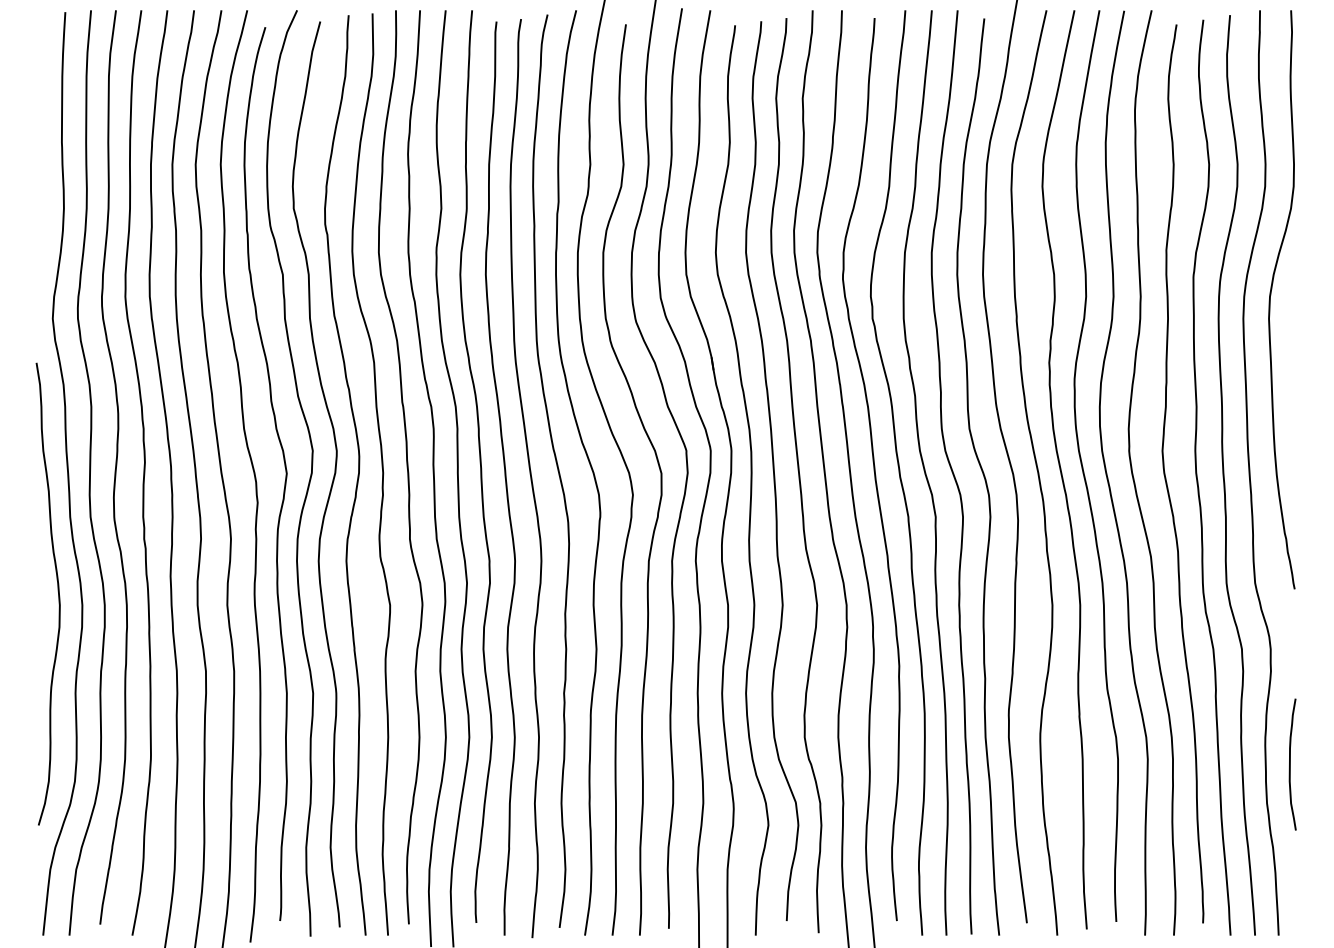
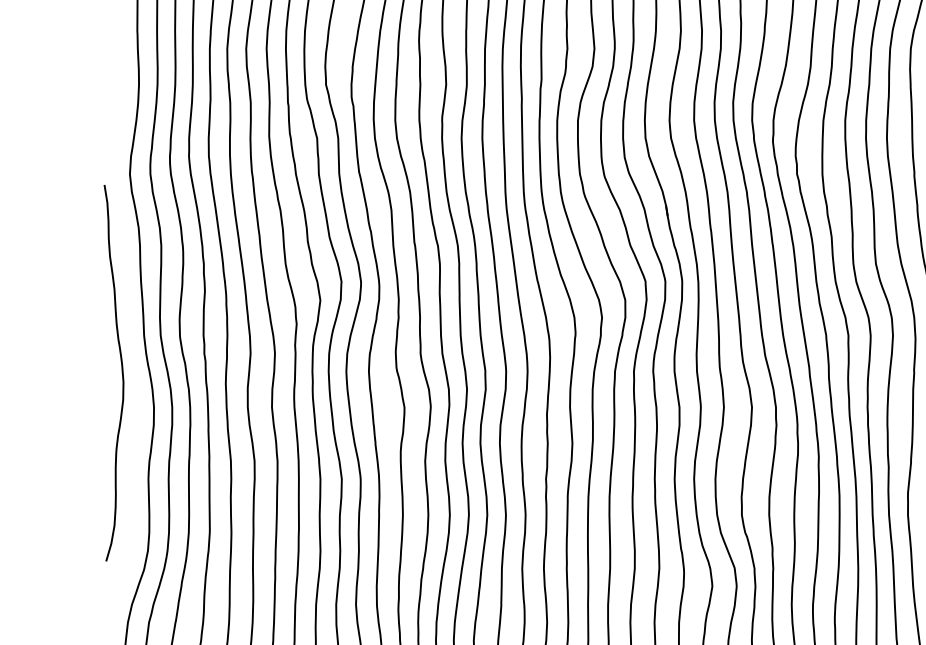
curve: (57, 591) -> (121, 371), moved

